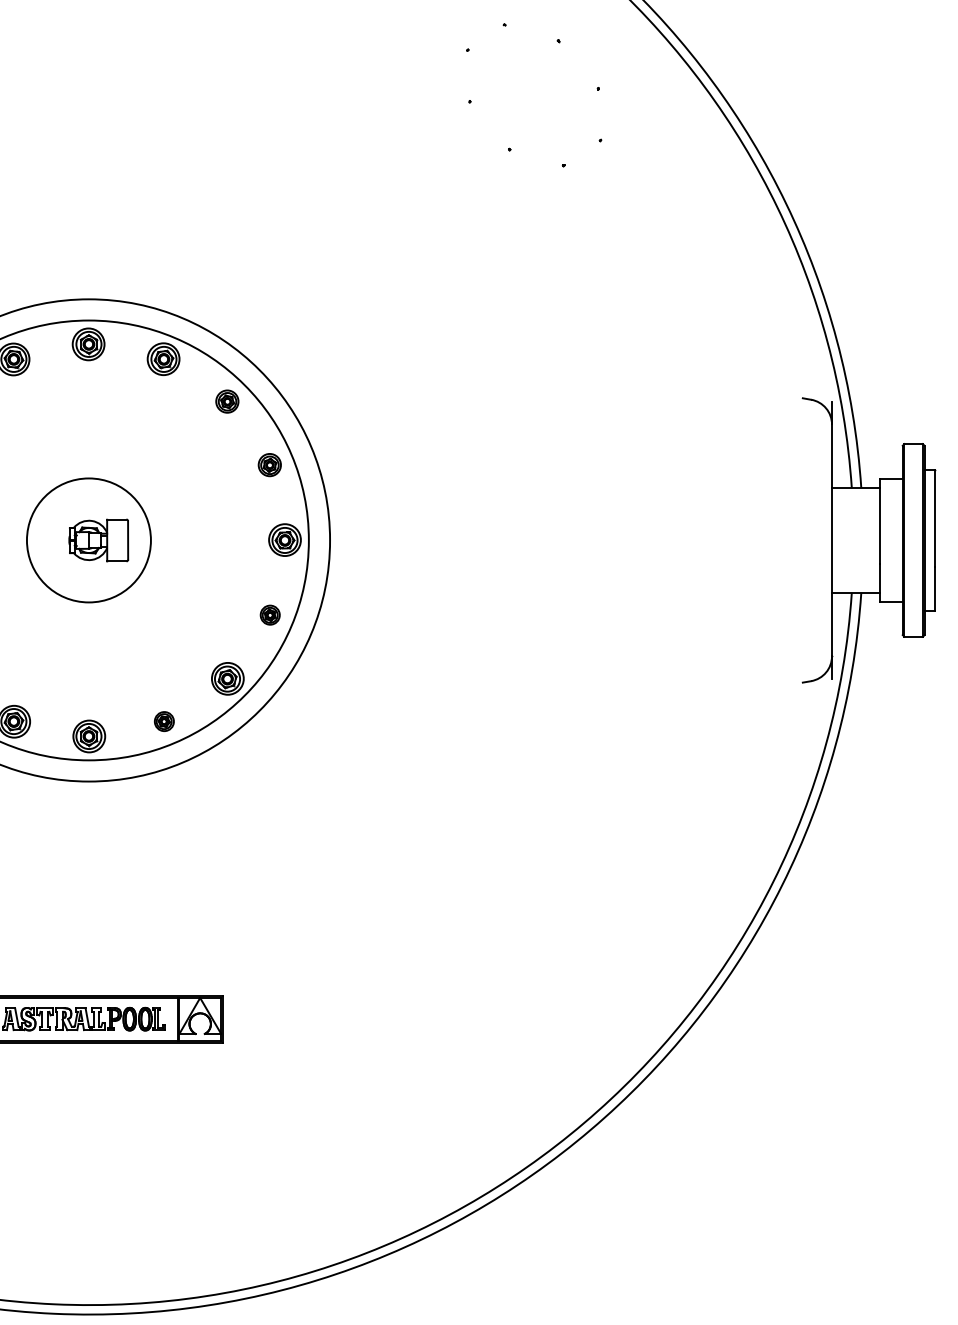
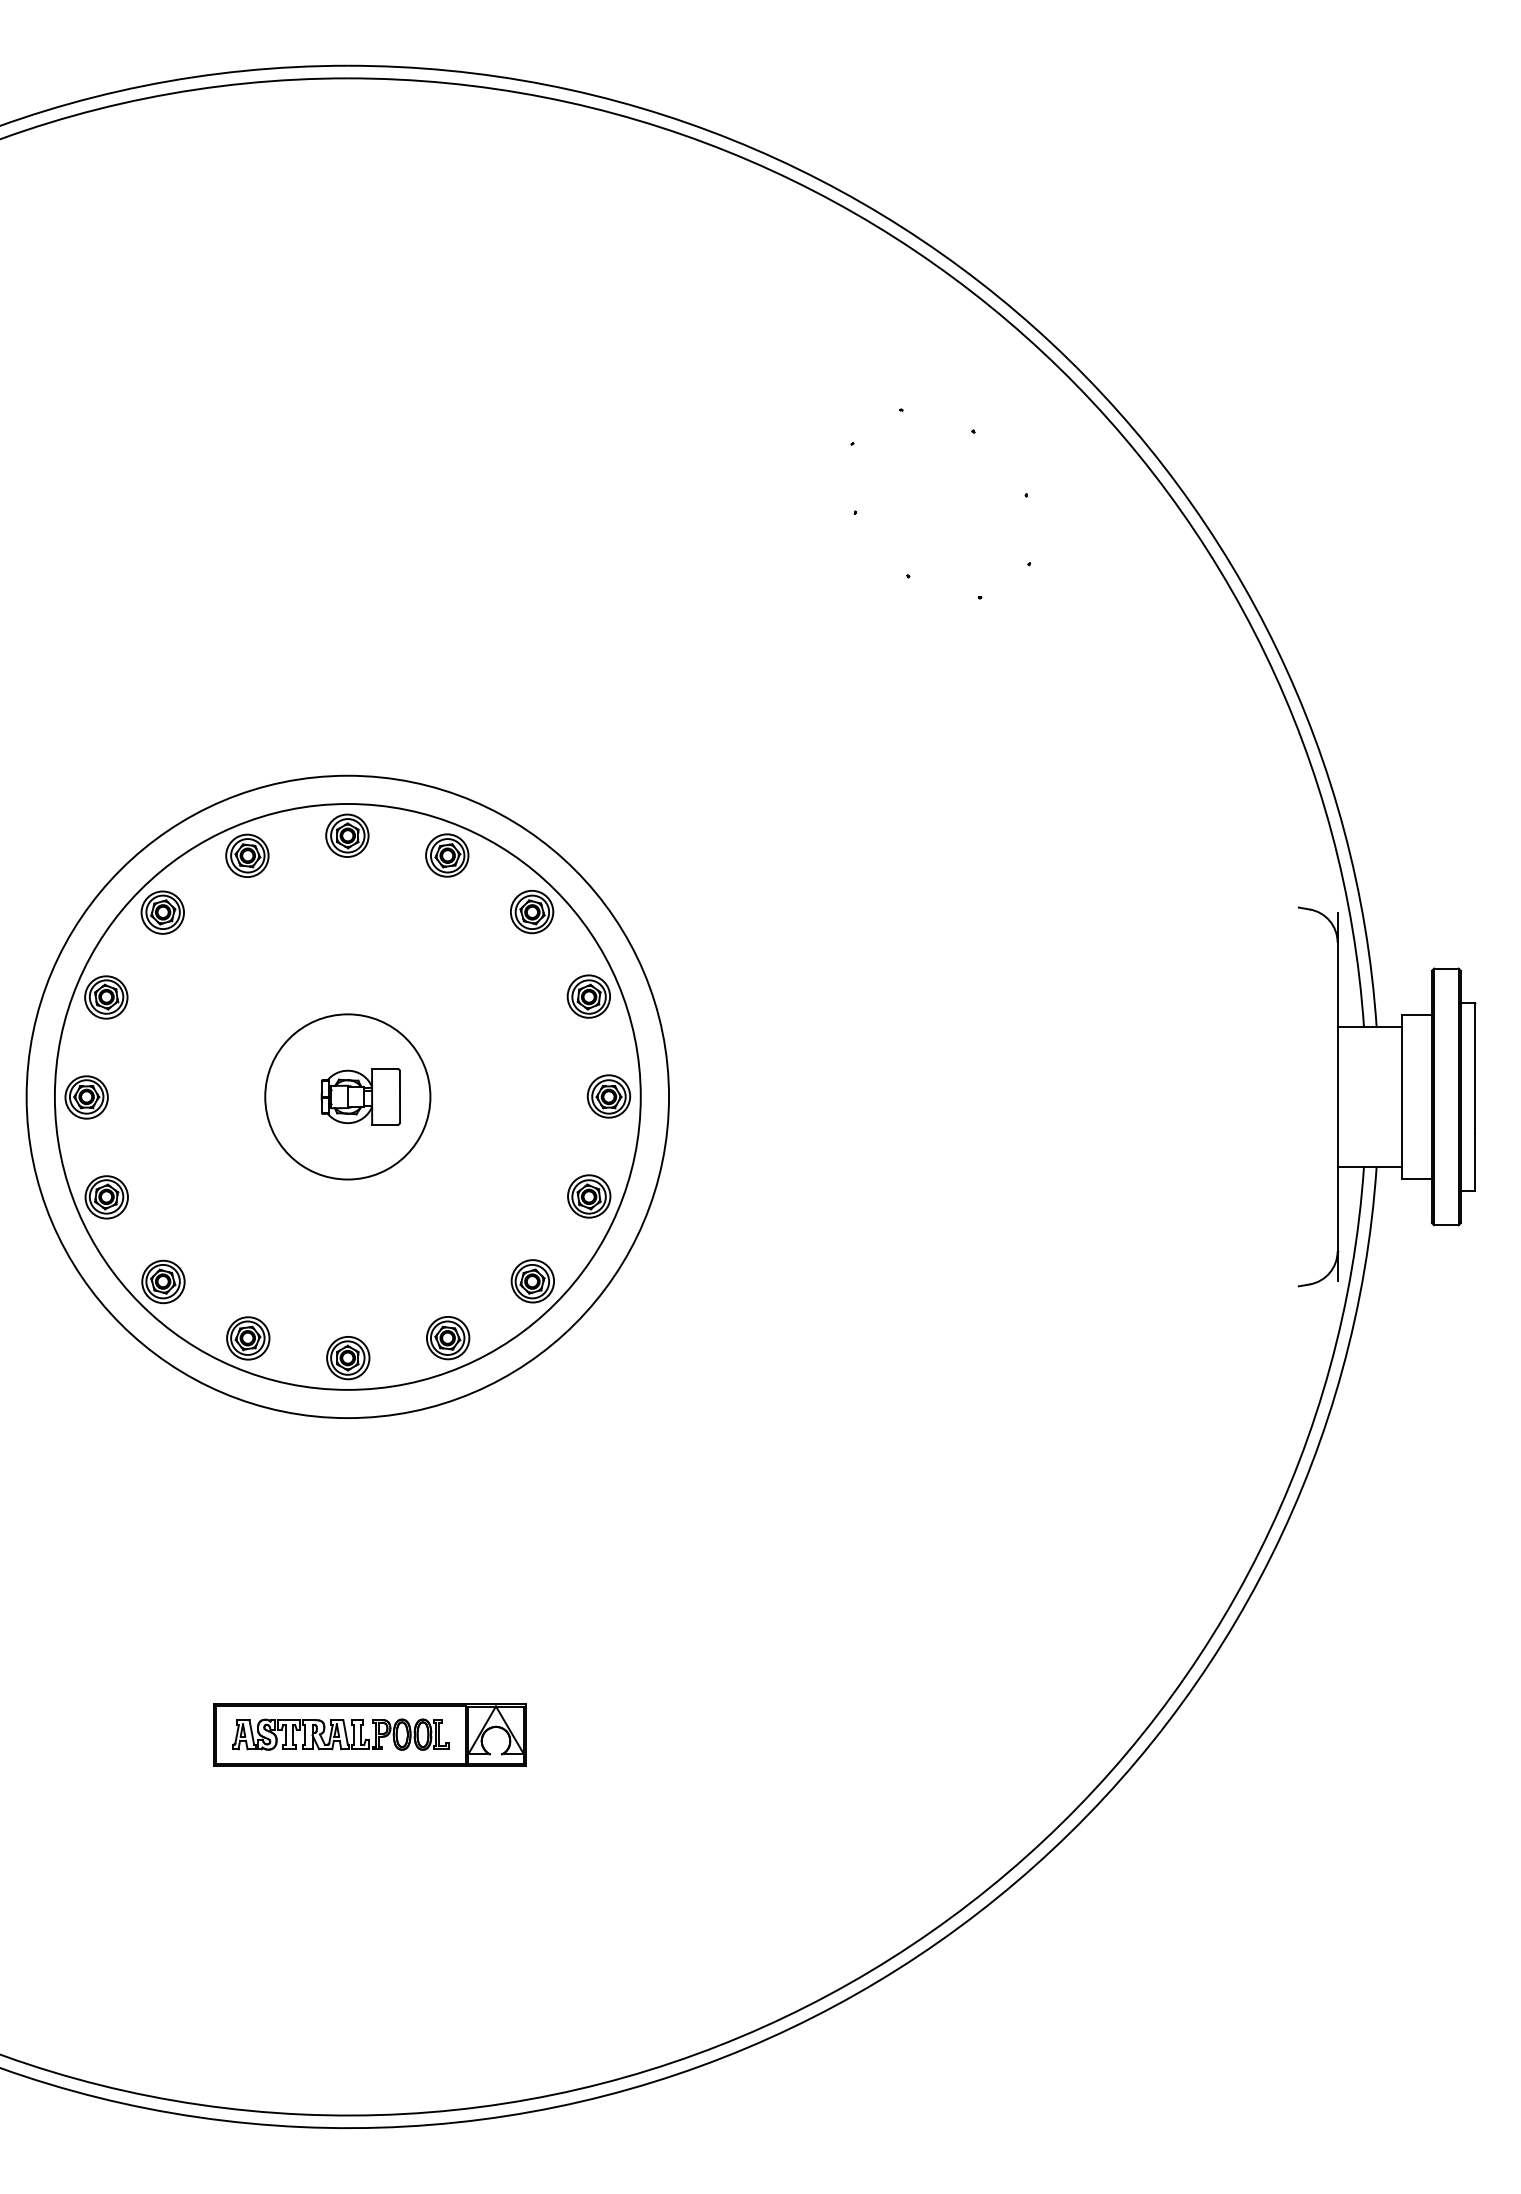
part: (227, 401) -> (532, 911), size x1.43
part: (269, 465) -> (588, 996), size x1.43
part: (270, 615) -> (589, 1196), size x1.67
part: (164, 721) -> (448, 1338), size x1.67

